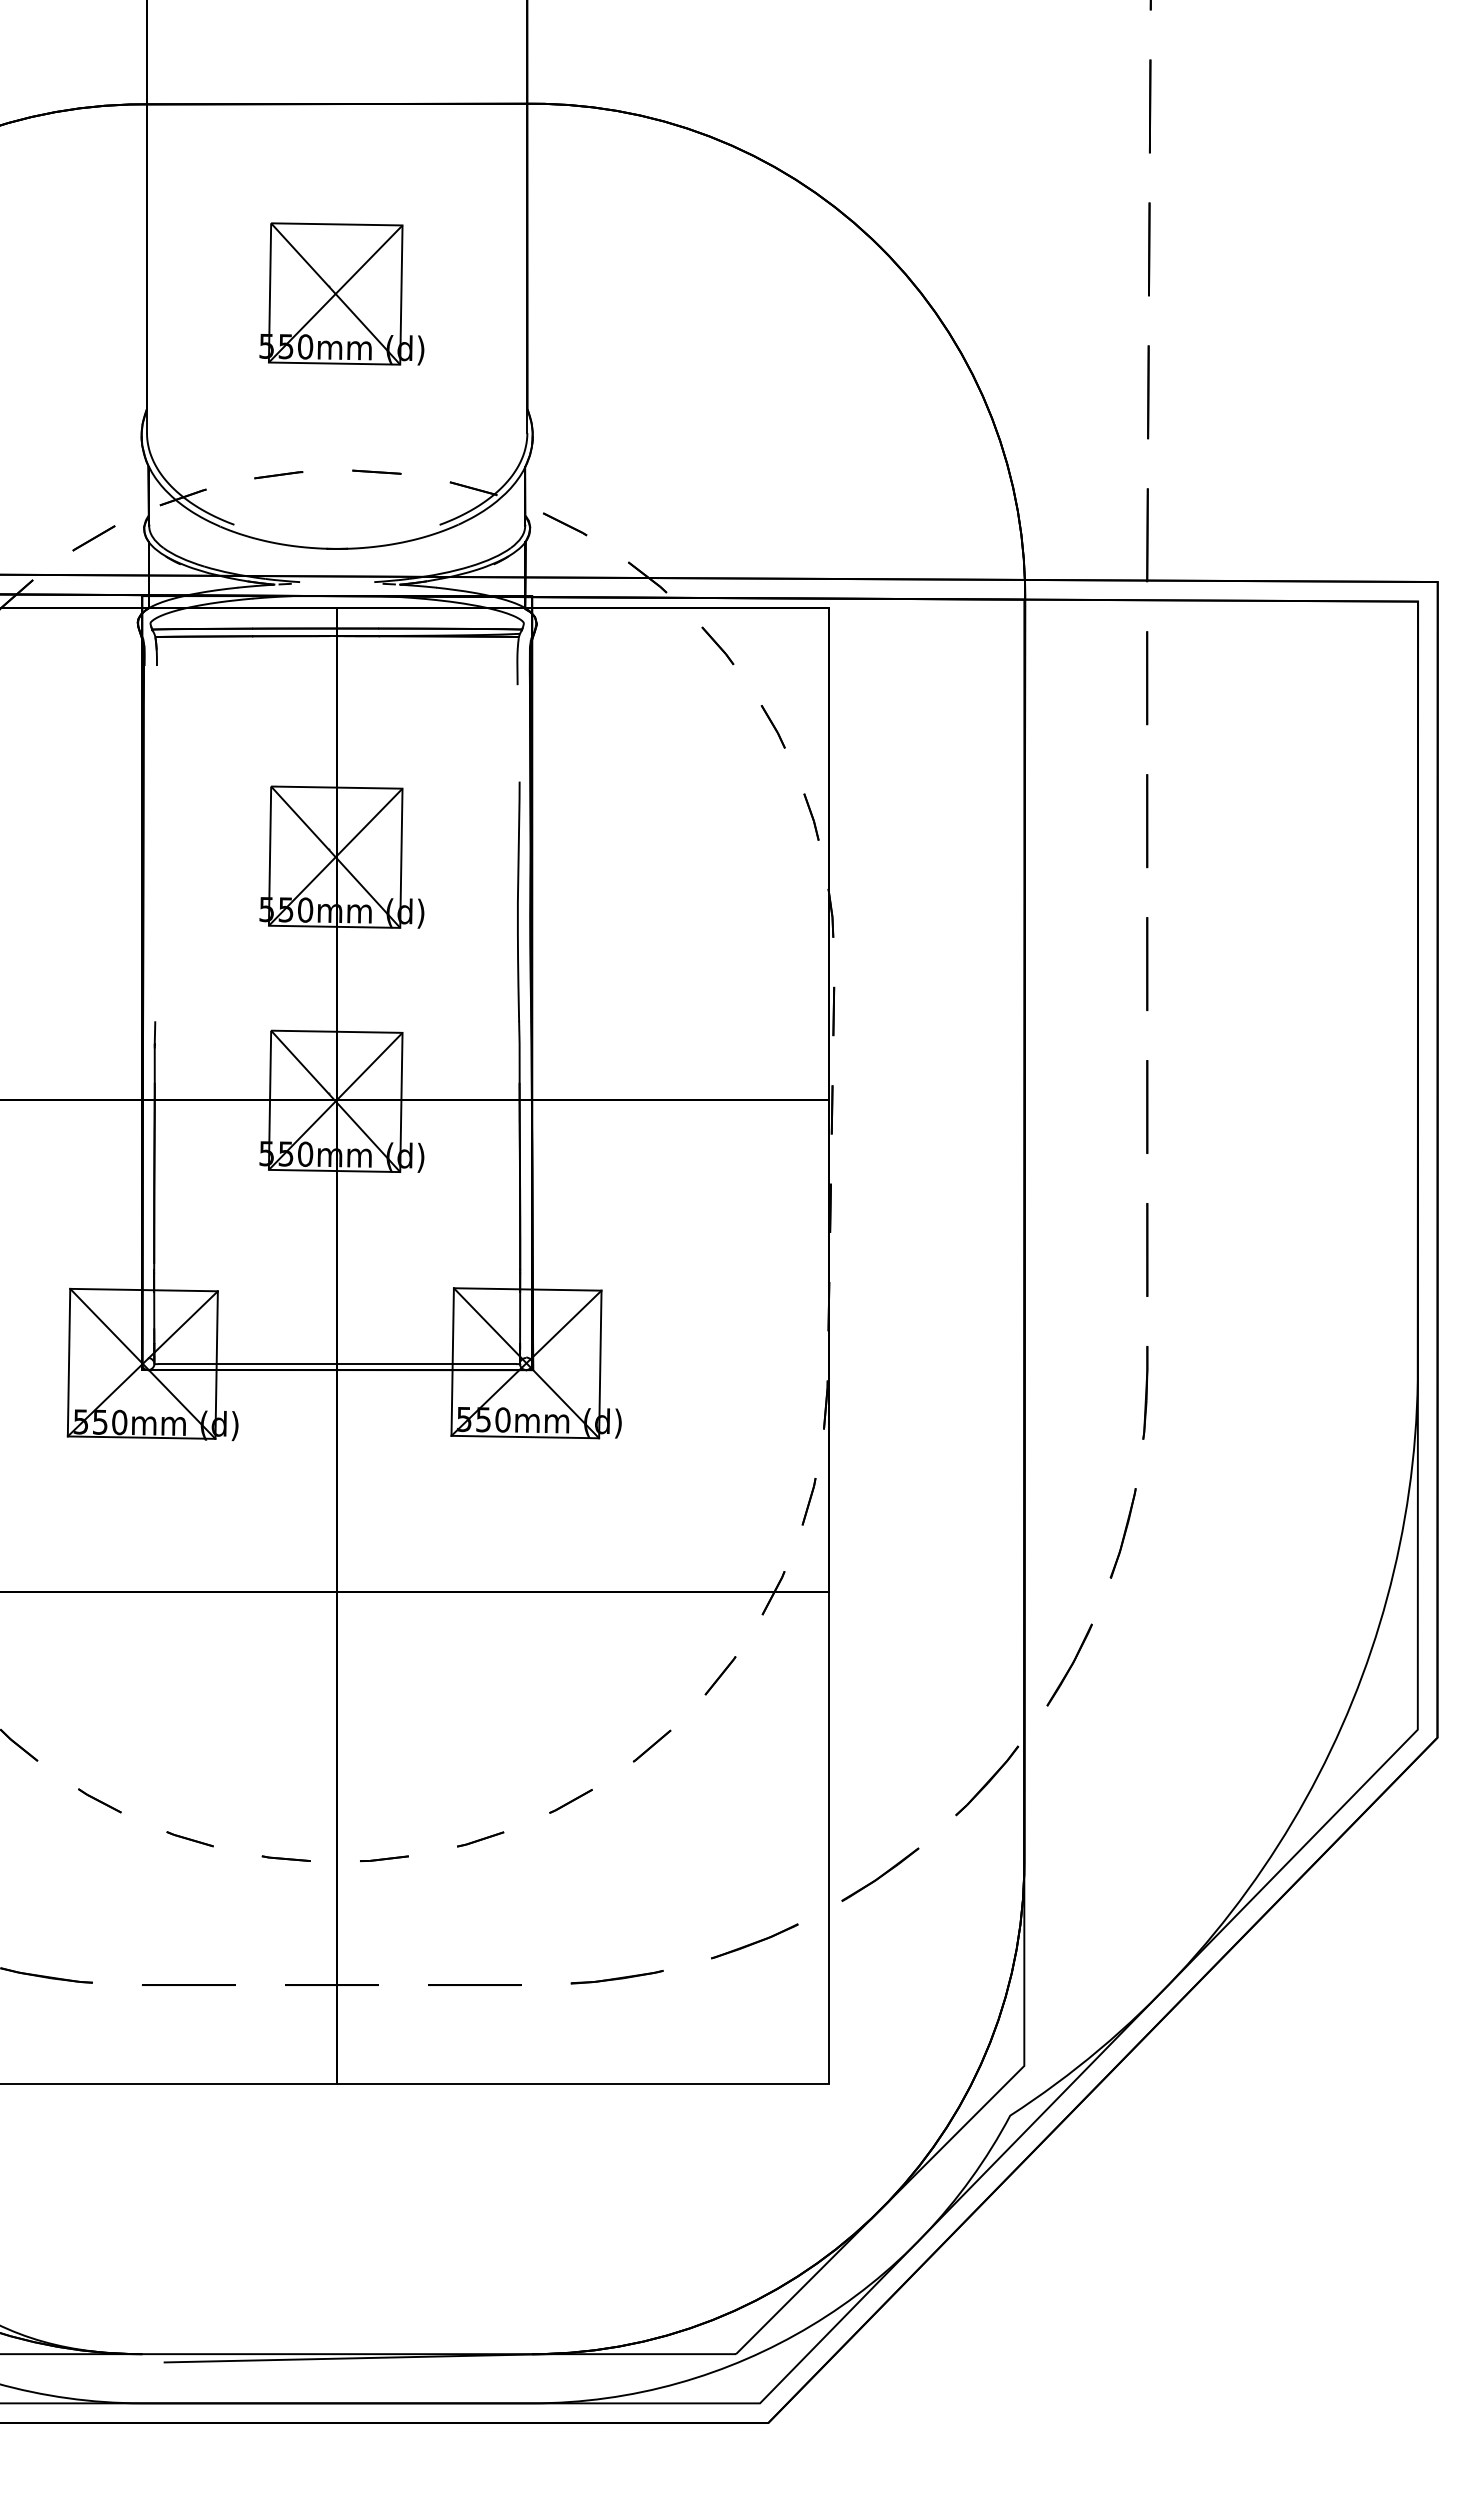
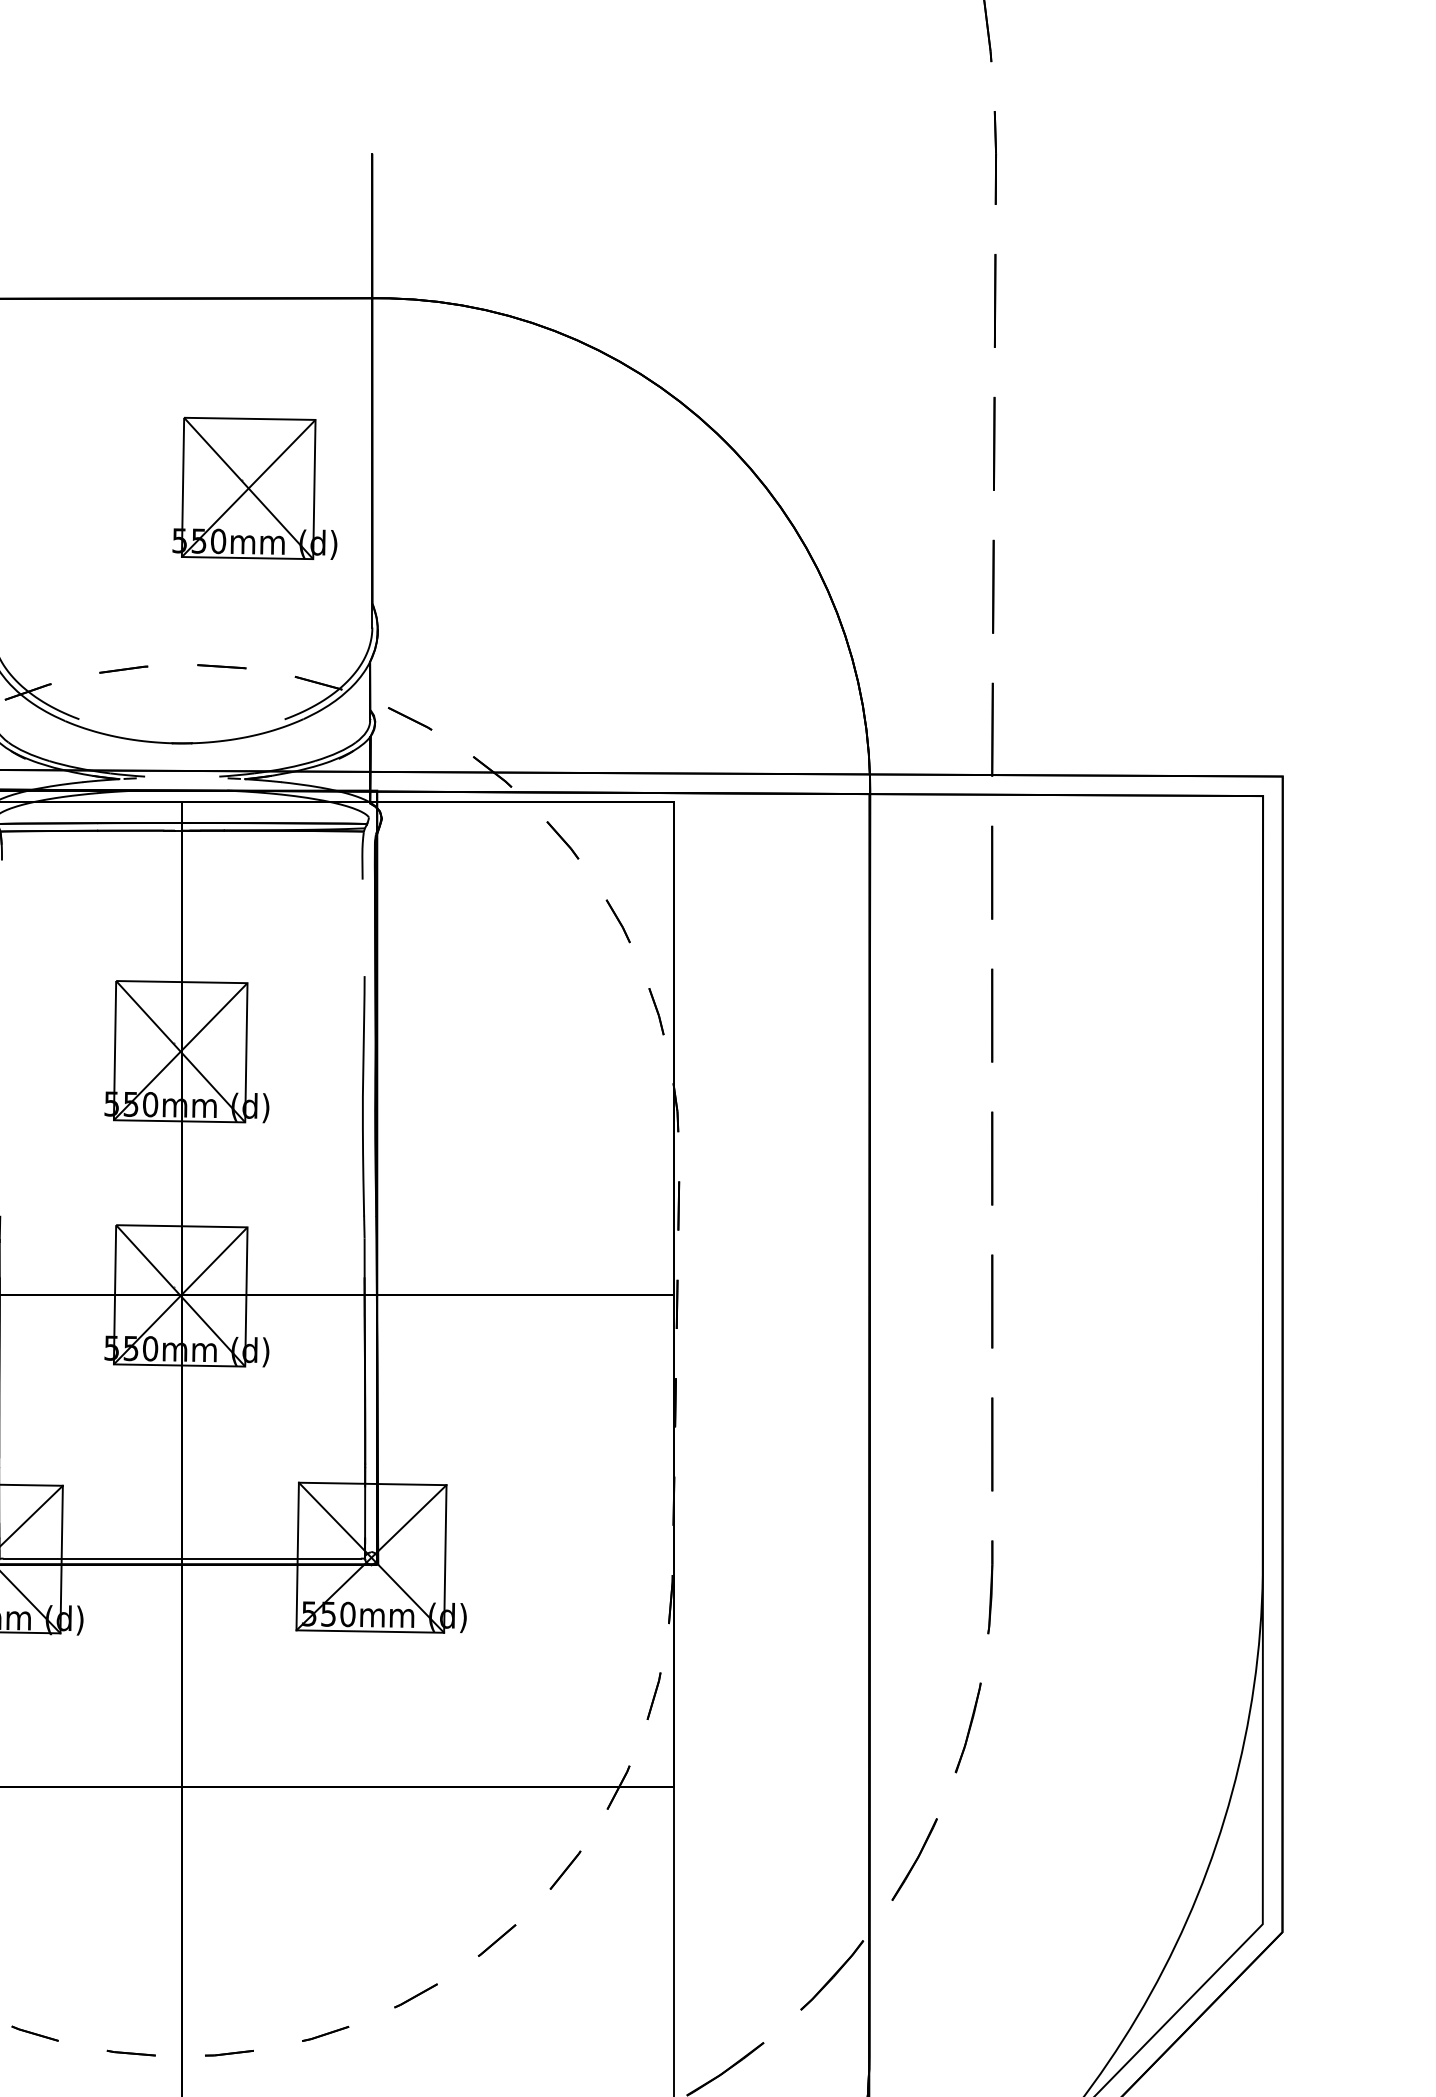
part: (341, 293) -> (254, 487), moved

